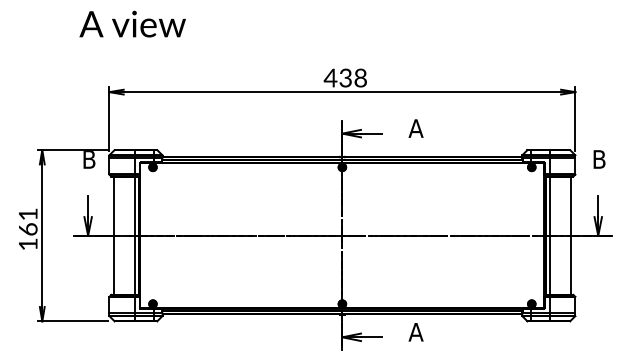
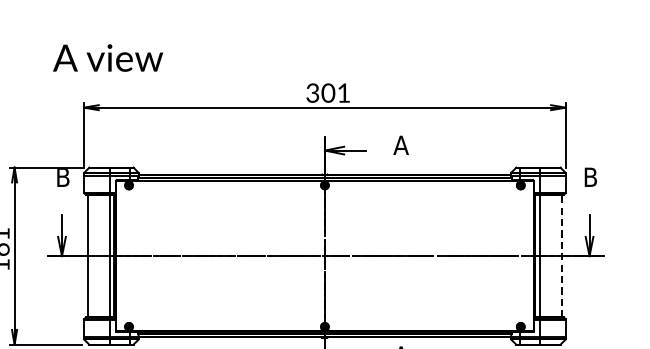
text: (132, 23) -> (107, 57), moved
text: (344, 77) -> (327, 92), 438 -> 301
line: (571, 235) -> (561, 255), solid -> dashed

